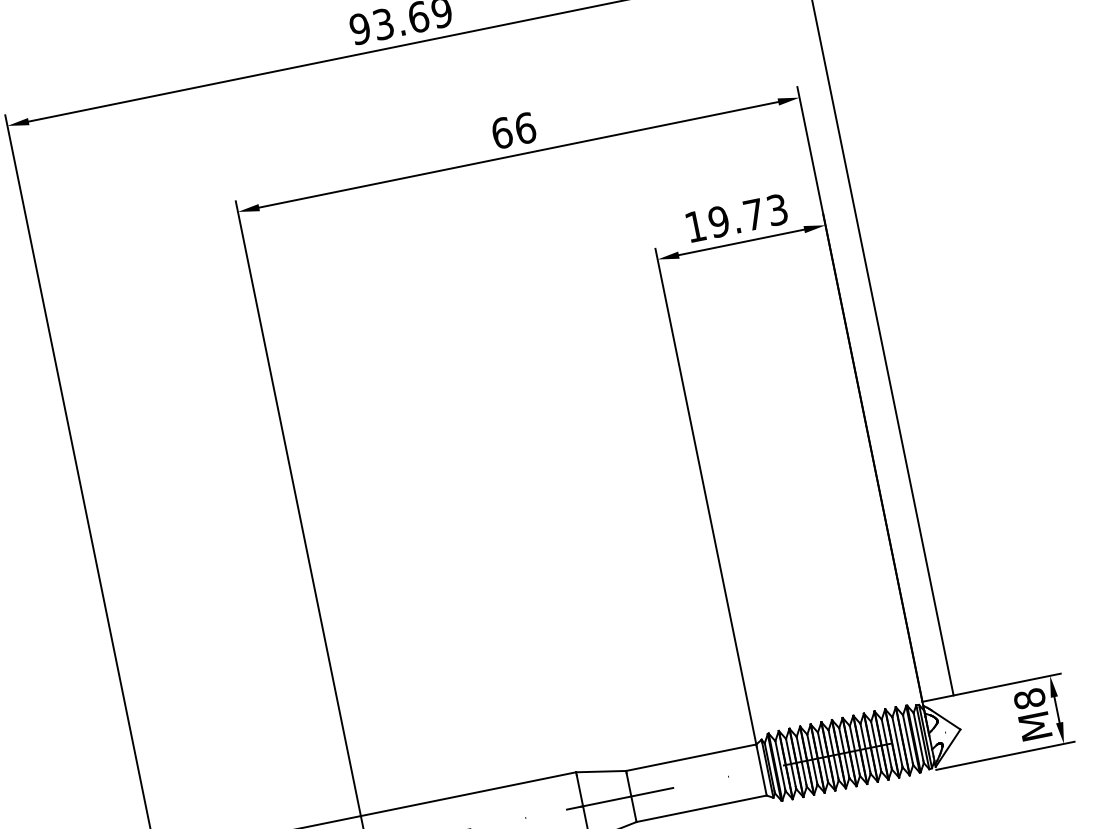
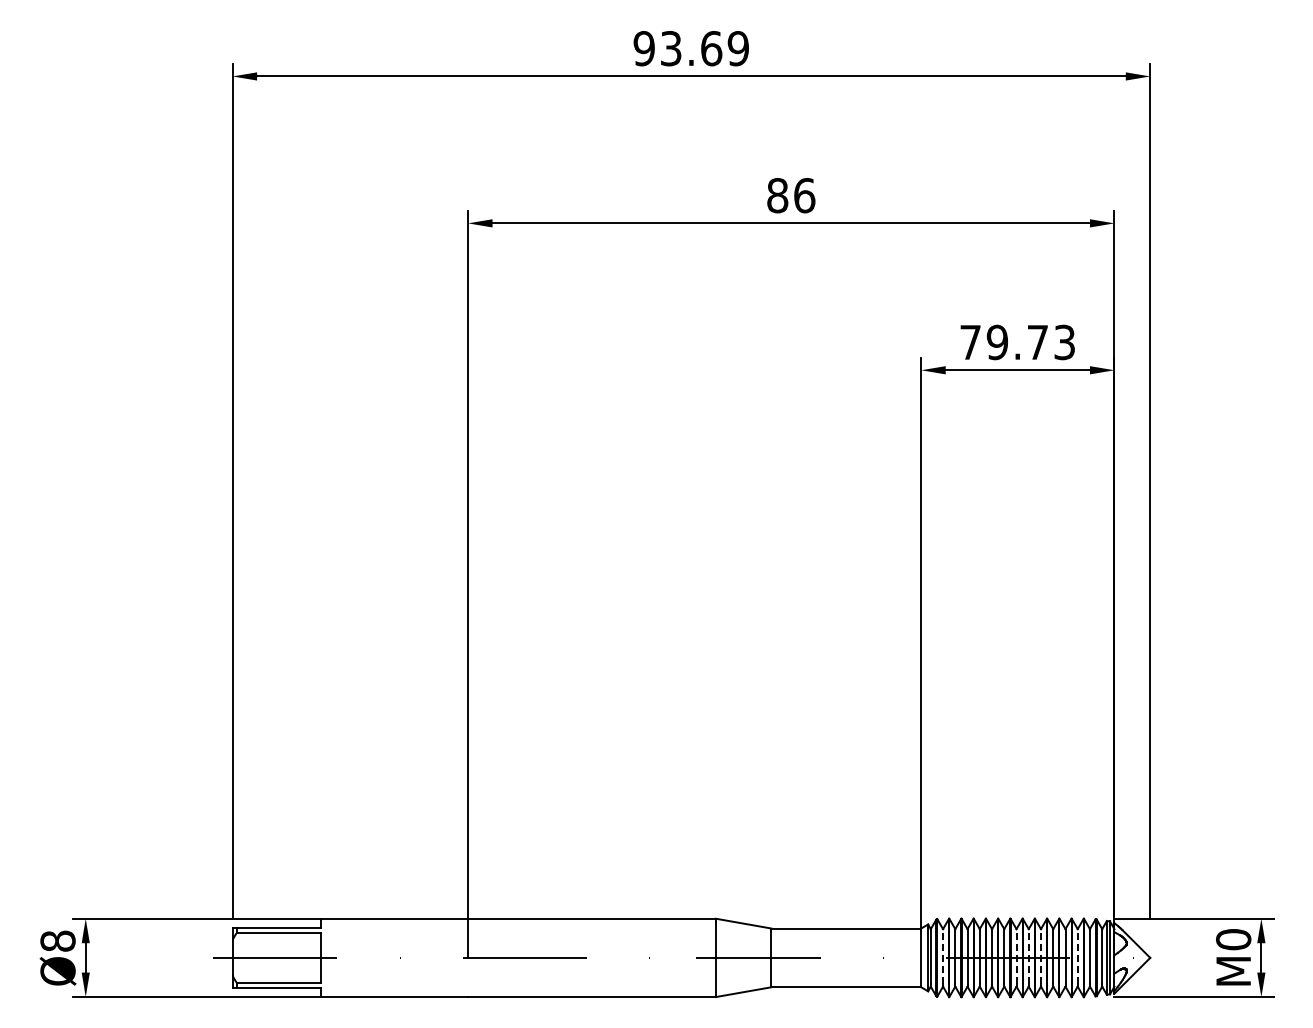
text: (501, 133) -> (777, 195), 66 -> 86
text: (695, 226) -> (970, 342), 19.73 -> 79.73
text: (1029, 698) -> (1233, 939), M8 -> M0
line: (897, 741) -> (1077, 956), solid -> dashed
line: (865, 747) -> (1041, 956), solid -> dashed
line: (854, 749) -> (1028, 956), solid -> dashed
line: (844, 751) -> (1016, 956), solid -> dashed
line: (780, 764) -> (943, 956), solid -> dashed

